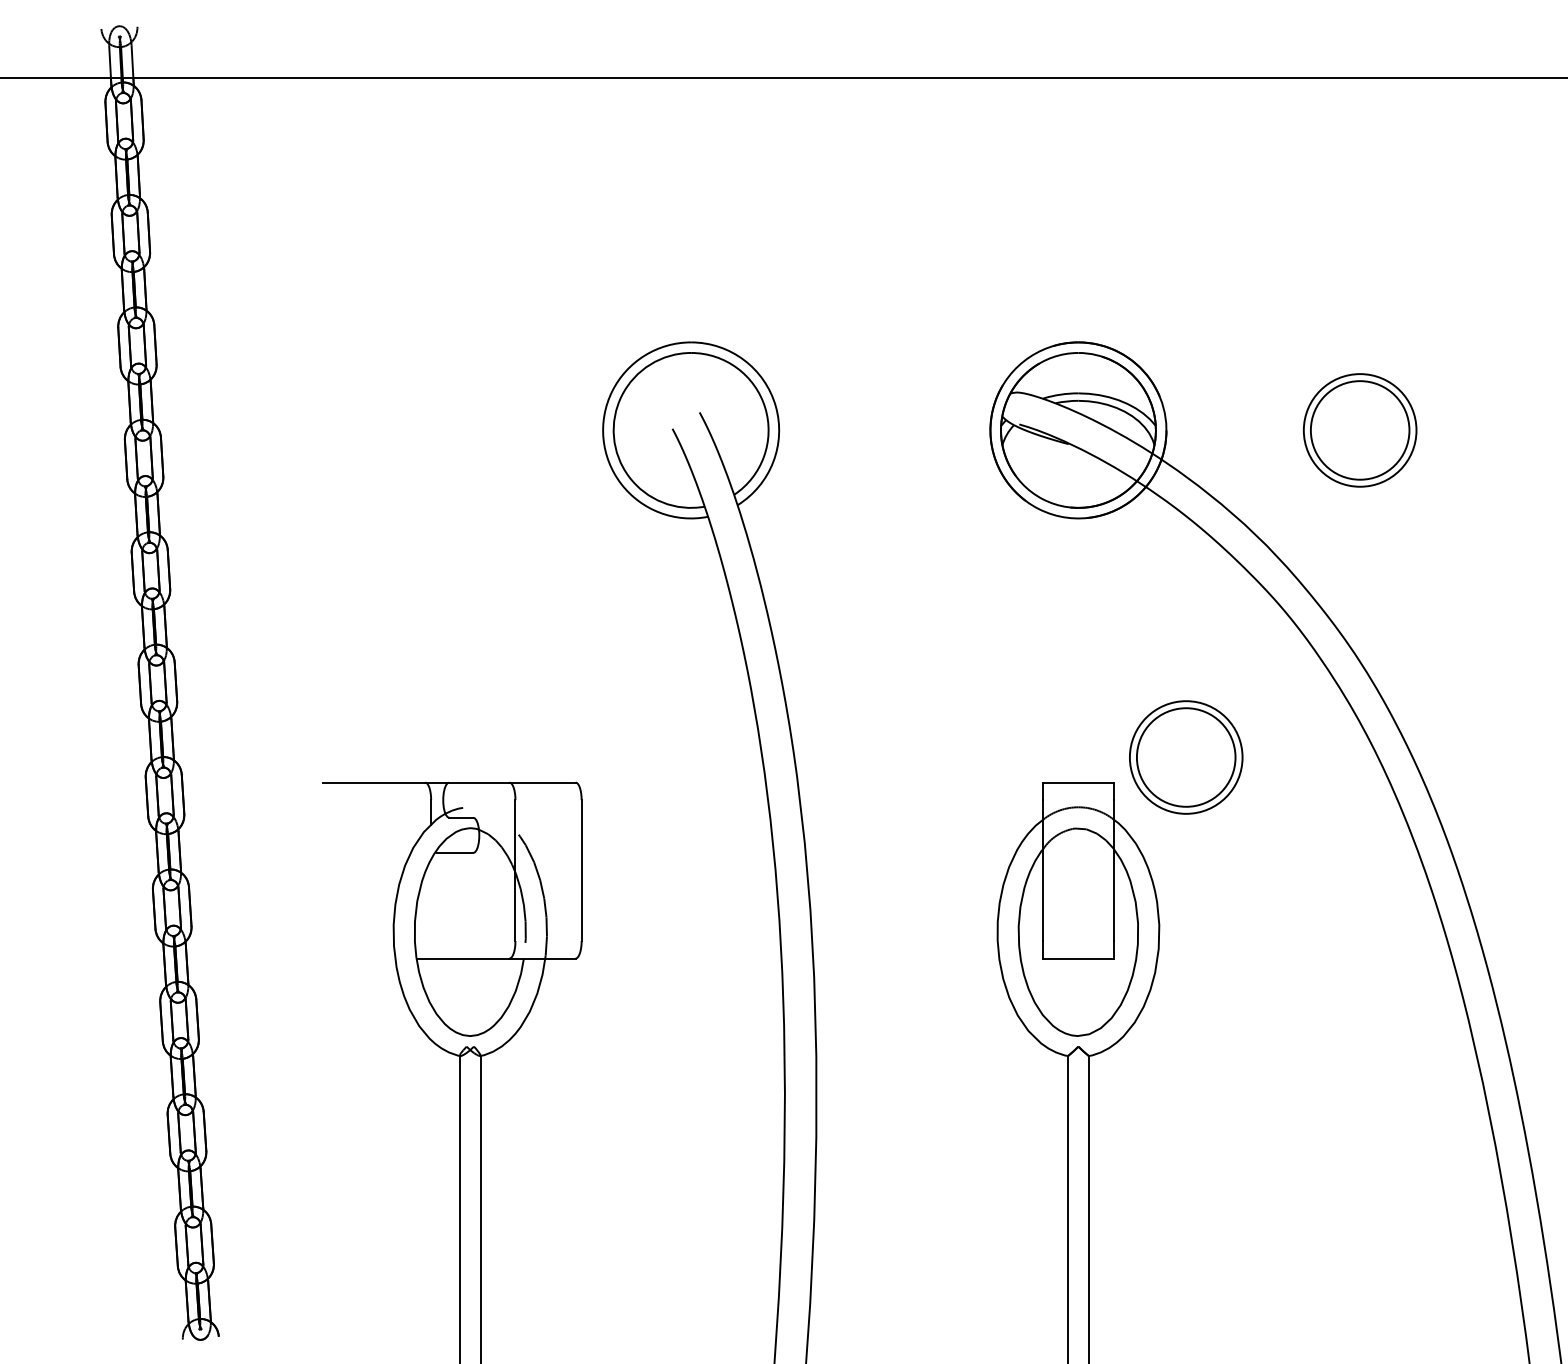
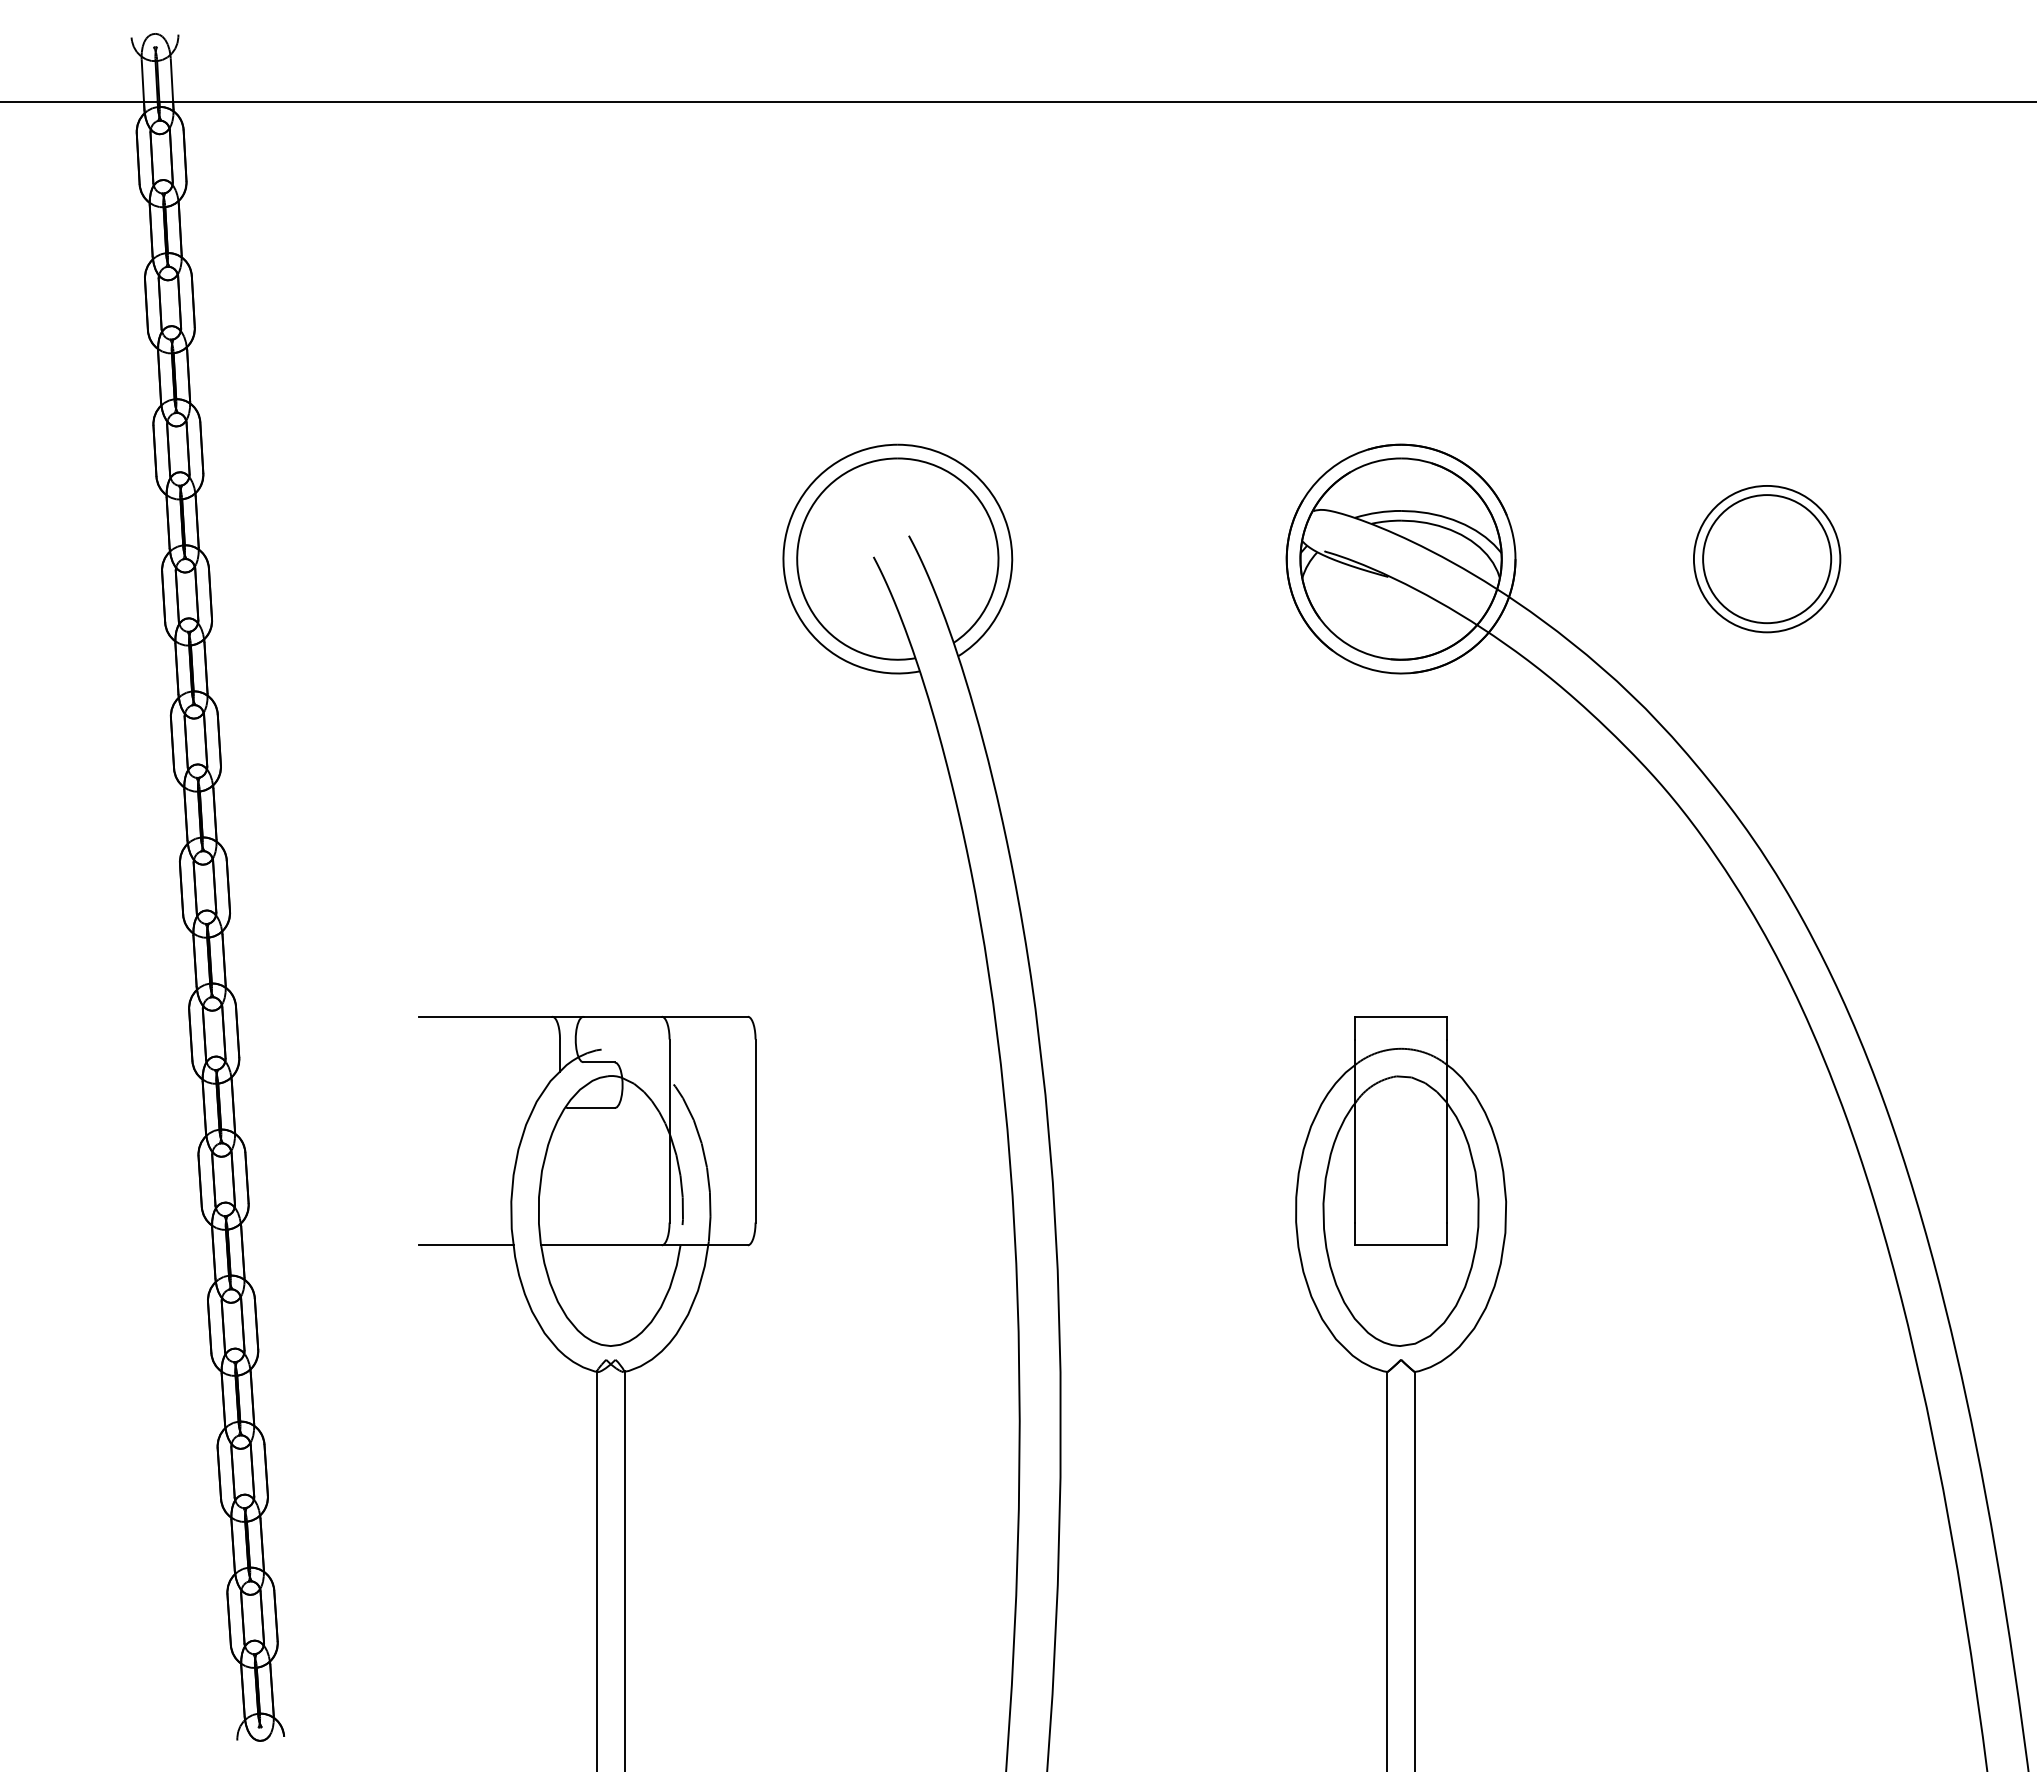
part: (1186, 757) -> (1541, 984), removed
line: (359, 958) -> (466, 1245), added

